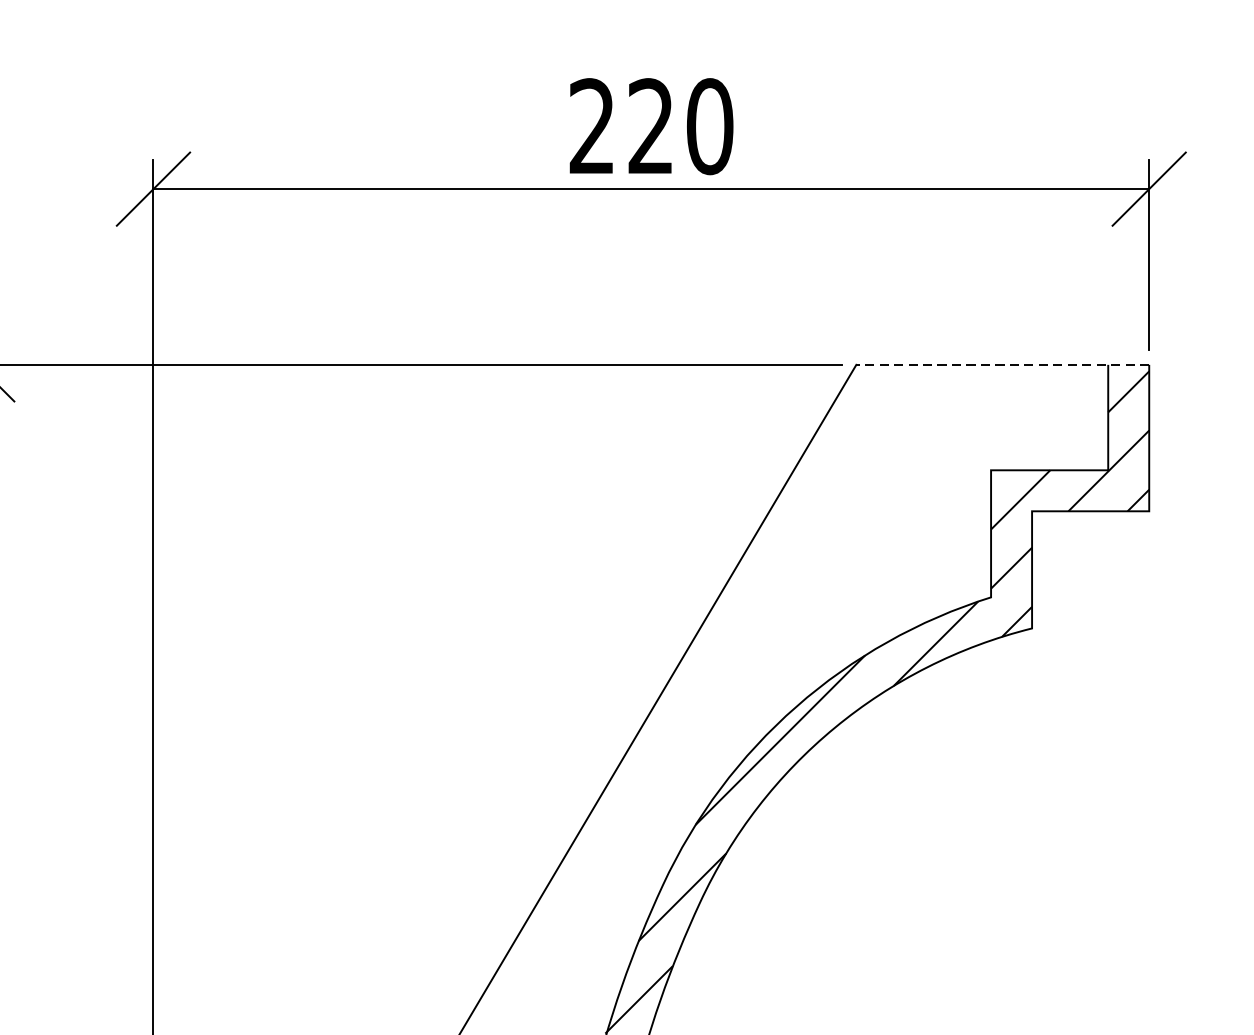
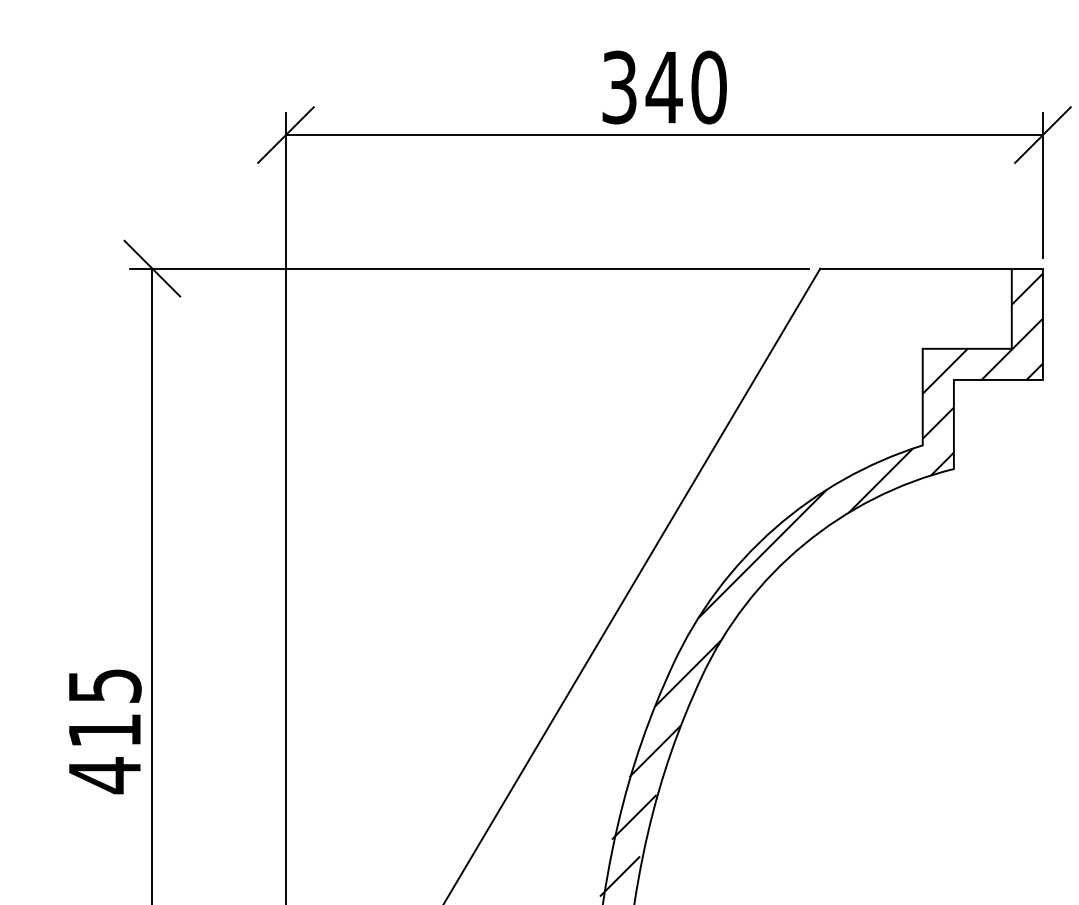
text: (622, 126) -> (642, 87), 220 -> 340
line: (1002, 364) -> (931, 268), dashed -> solid

